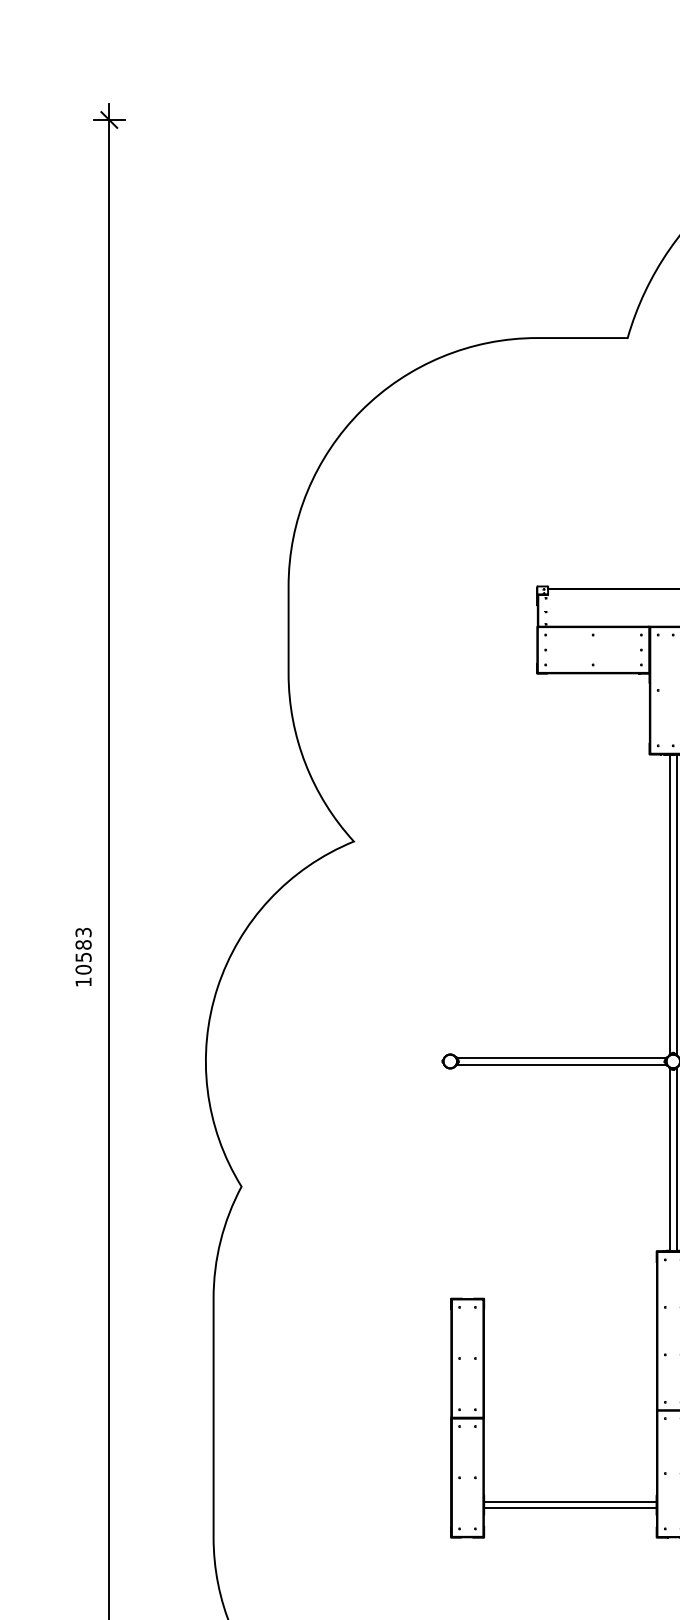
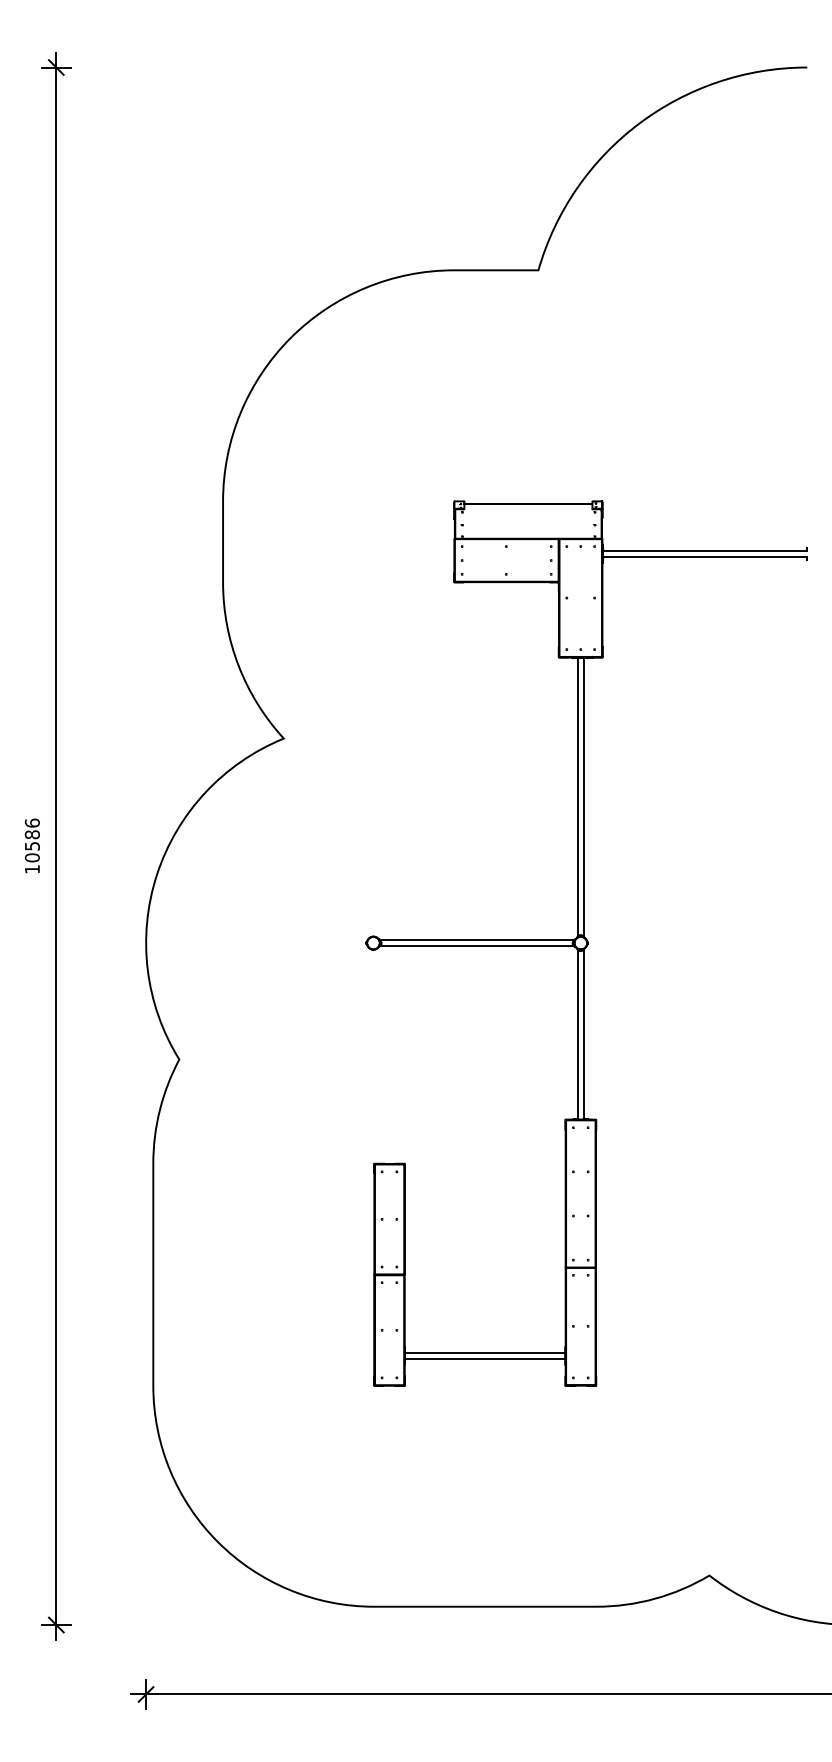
text: (82, 931) -> (31, 822), 10583 -> 10586

